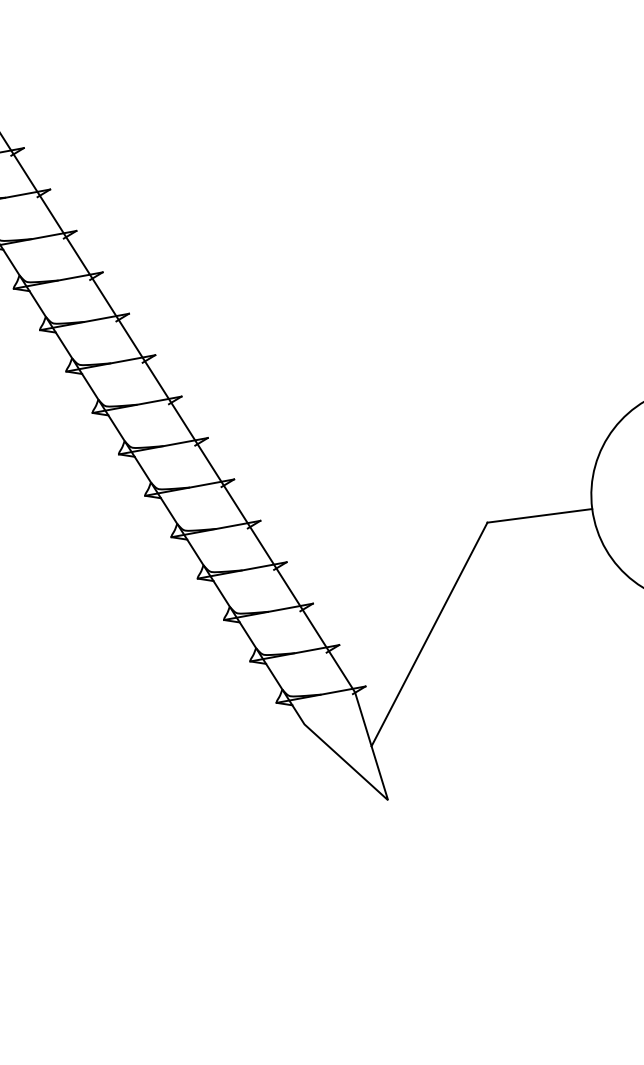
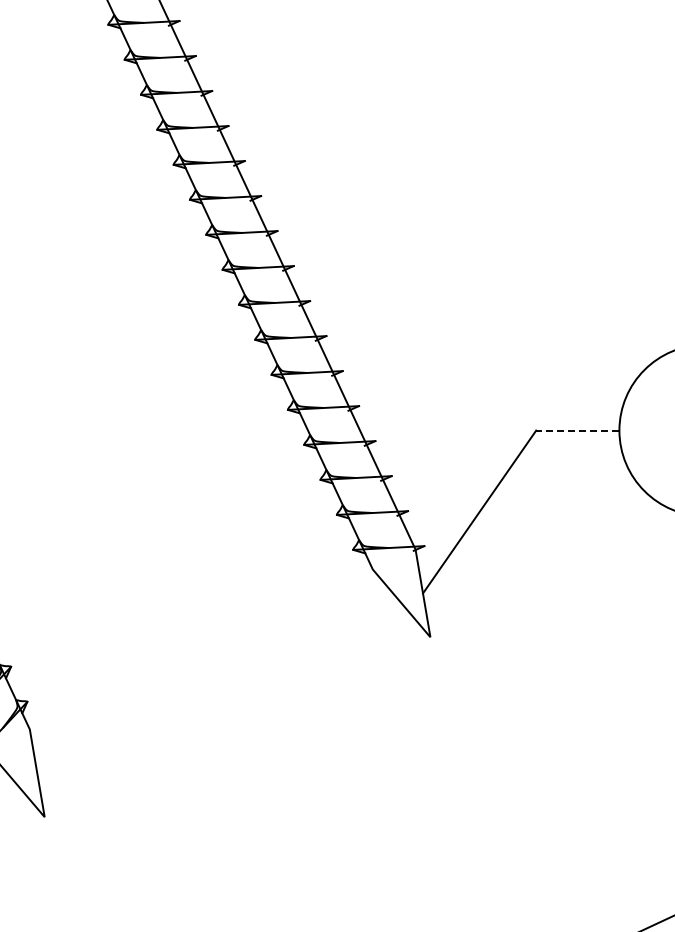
line: (539, 515) -> (577, 430), solid -> dashed

